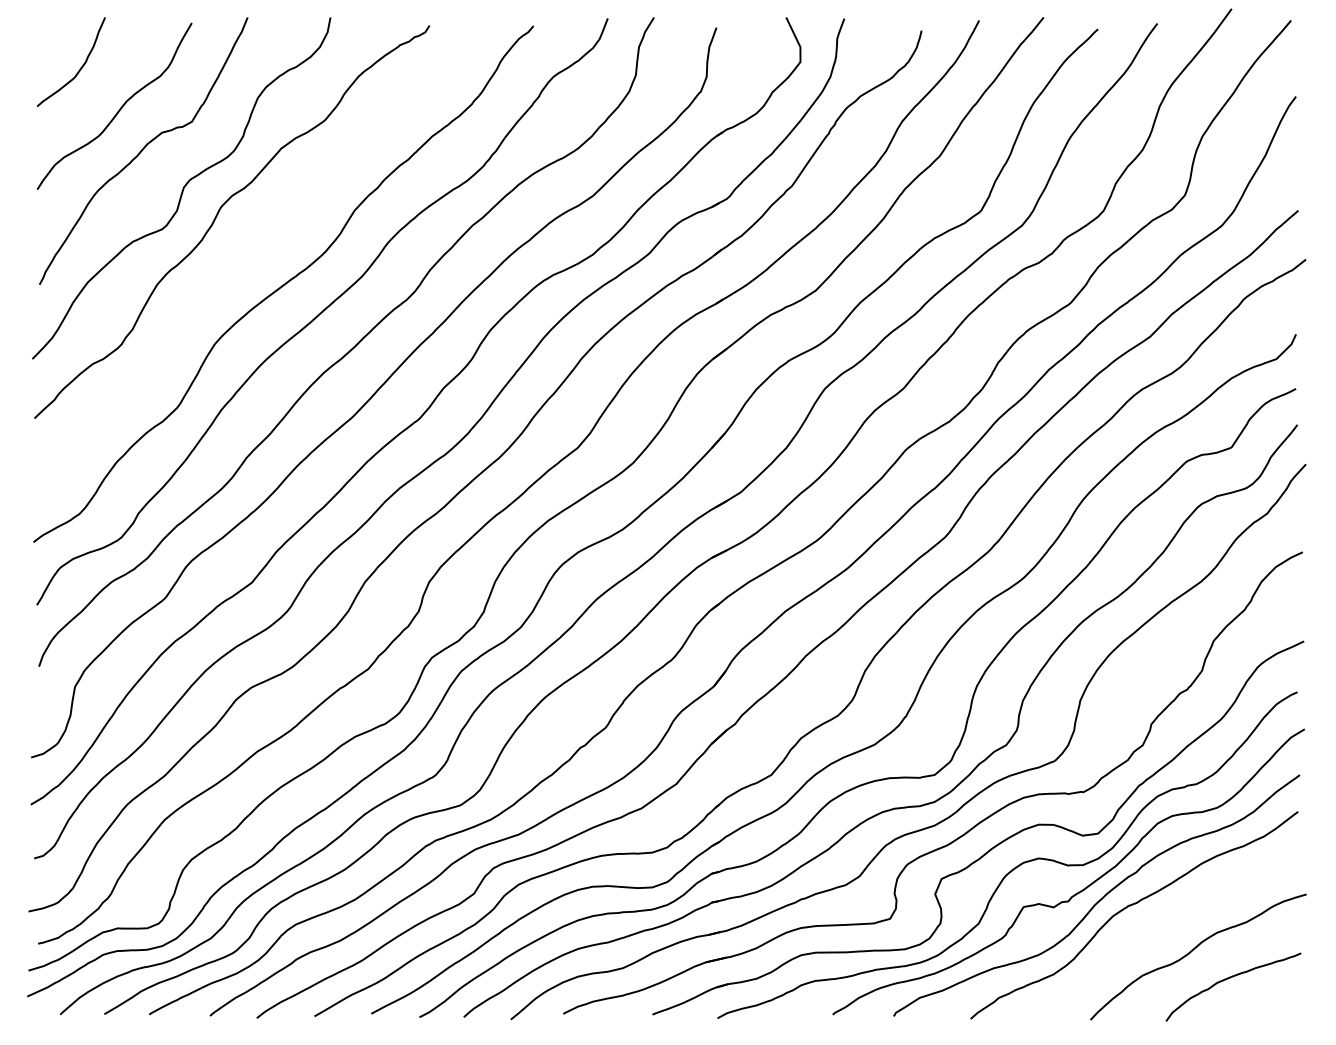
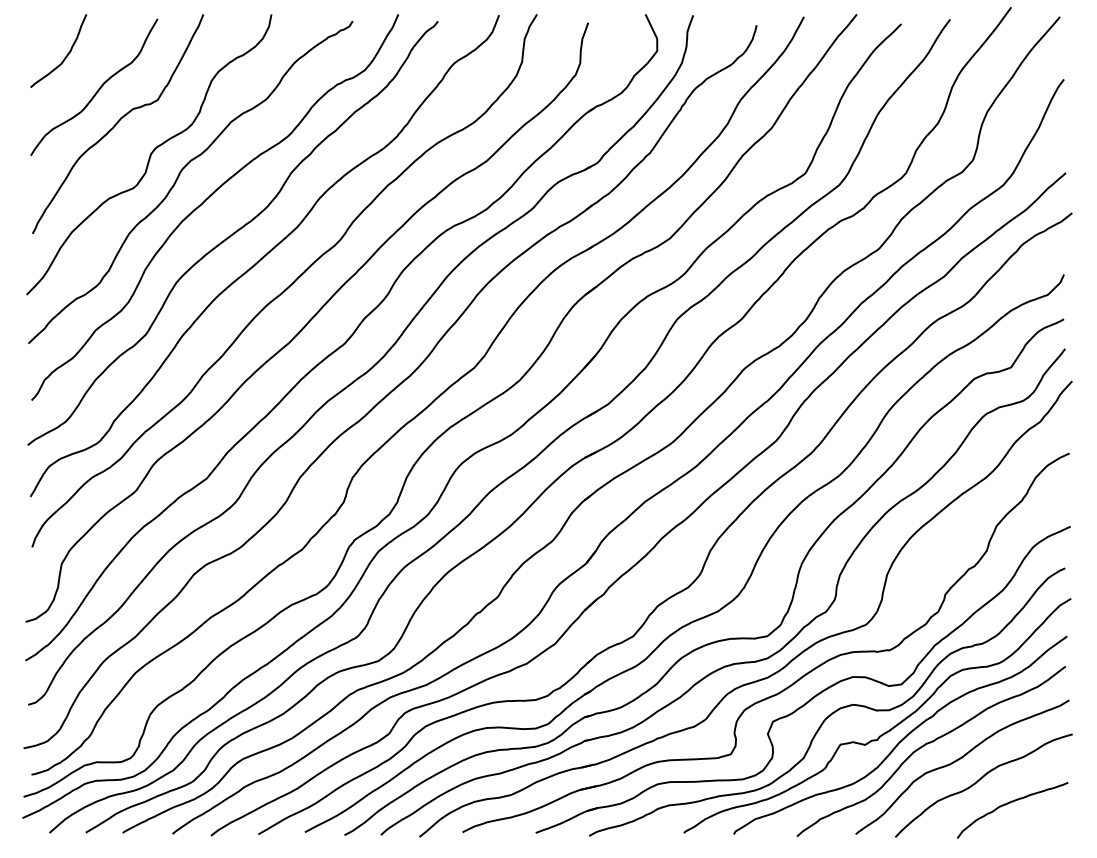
curve: (252, 242) -> (207, 199), added
curve: (1166, 927) -> (957, 761), added

